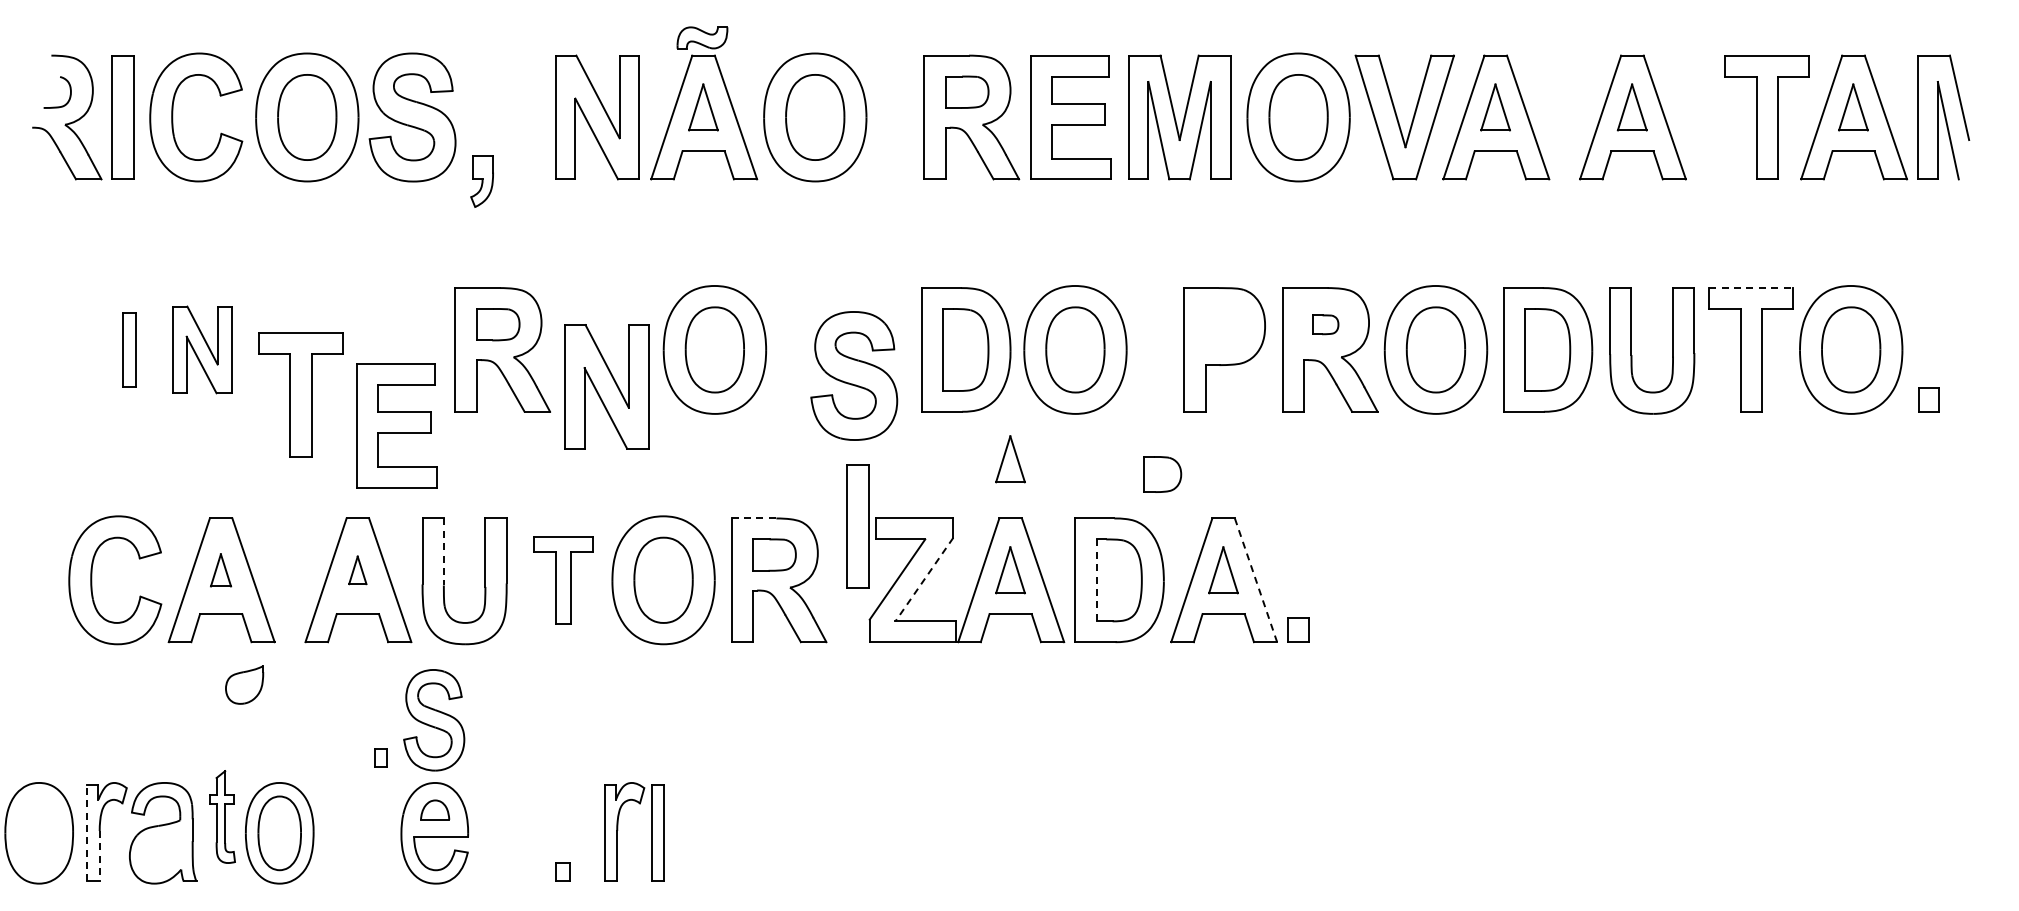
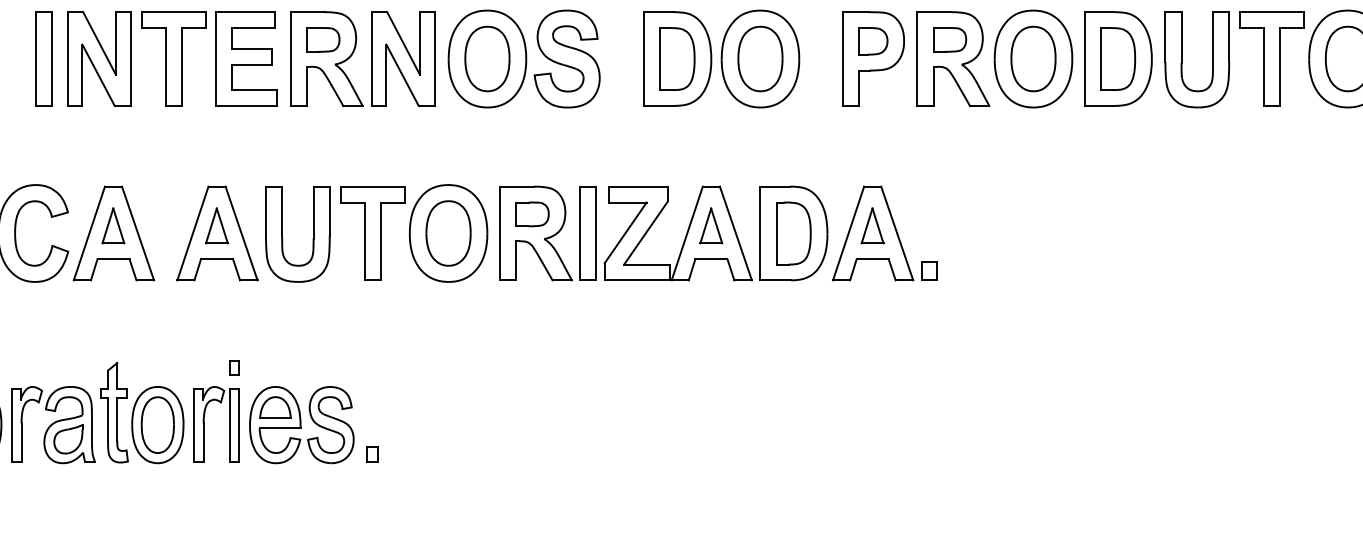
line: (1751, 288) -> (1272, 12), dashed -> solid
part: (1325, 324) -> (949, 39), size x1.67
part: (129, 349) -> (44, 58), size x1.67
part: (201, 349) -> (98, 58), size x1.43
part: (854, 375) -> (567, 58), moved
part: (606, 386) -> (403, 58), moved
part: (300, 394) -> (173, 58), moved
part: (396, 425) -> (246, 58), moved
part: (1010, 459) -> (711, 142), removed
part: (1162, 474) -> (873, 41), moved
line: (754, 518) -> (517, 186), dashed -> solid
part: (857, 526) -> (587, 233), moved
line: (443, 551) -> (281, 211), dashed -> solid
part: (220, 570) -> (113, 226), size x1.43
part: (357, 570) -> (216, 226), size x1.67
part: (563, 579) -> (372, 232), size x1.43
line: (924, 579) -> (646, 232), dashed -> solid
line: (1096, 580) -> (776, 233), dashed -> solid
line: (1256, 580) -> (897, 233), dashed -> solid
part: (244, 684) -> (68, 438), moved
part: (434, 720) -> (331, 425), moved
part: (435, 809) -> (275, 407), size x1.43
part: (222, 816) -> (114, 412), size x1.43
part: (618, 830) -> (204, 422), moved
line: (87, 832) -> (12, 424), dashed -> solid
line: (99, 856) -> (21, 442), dashed -> solid

